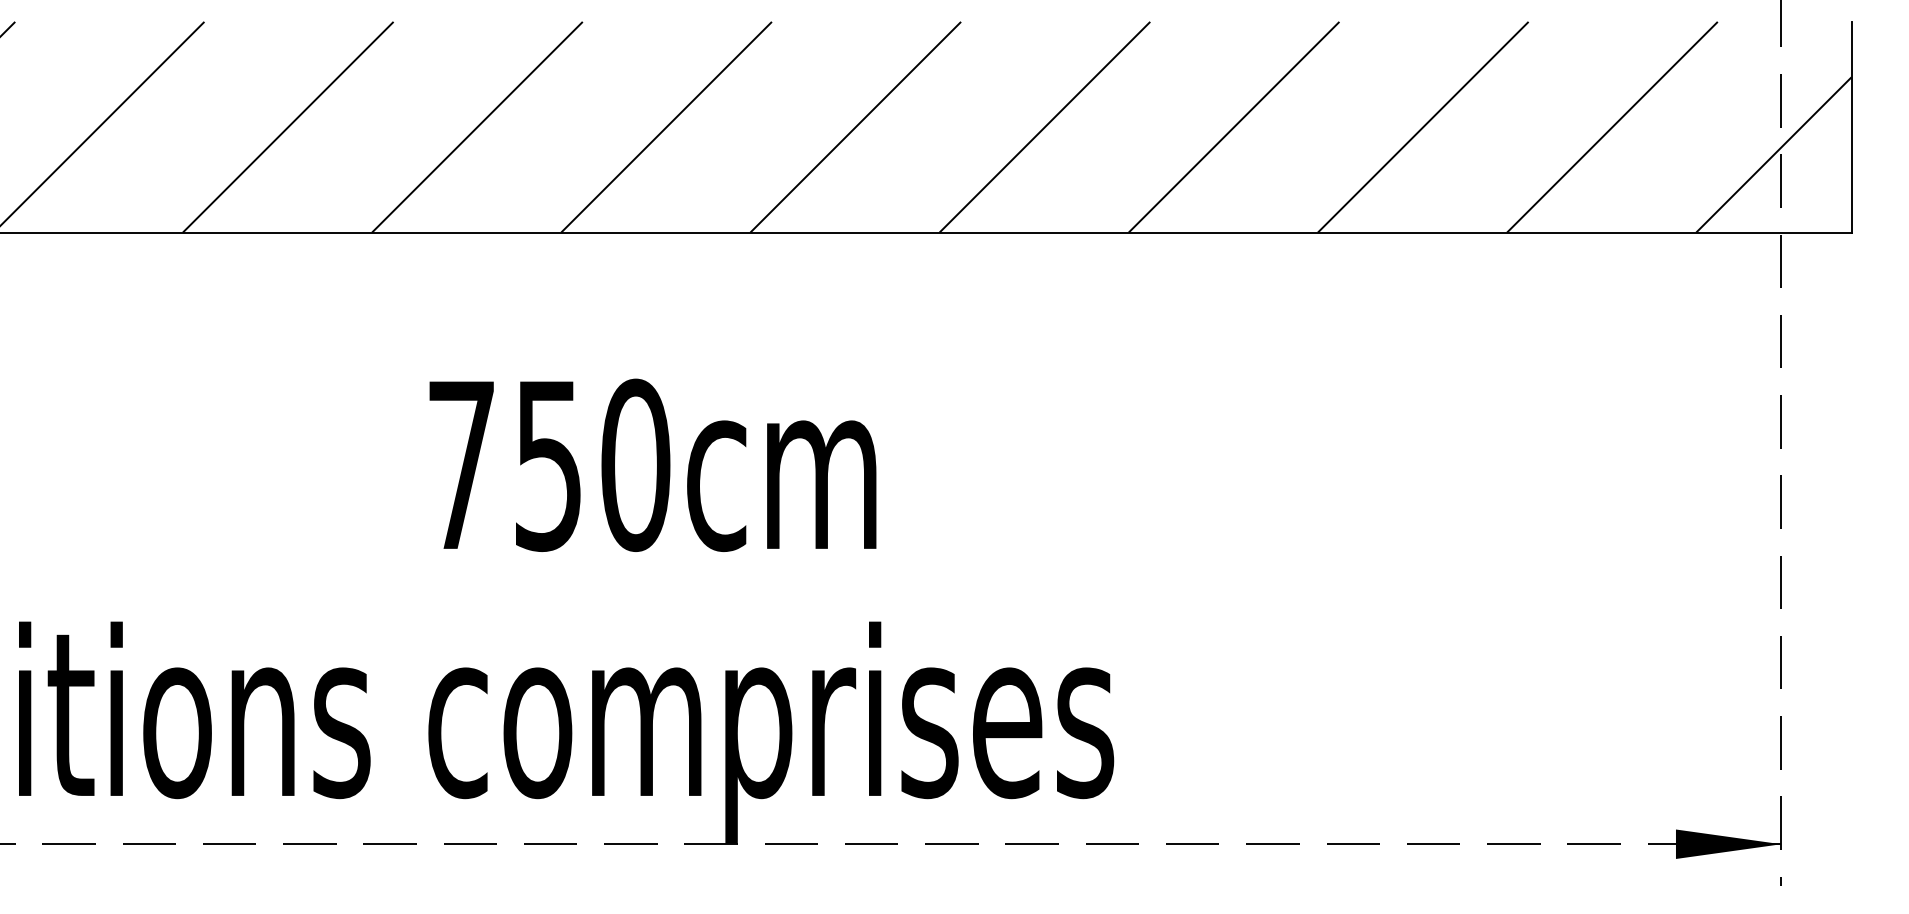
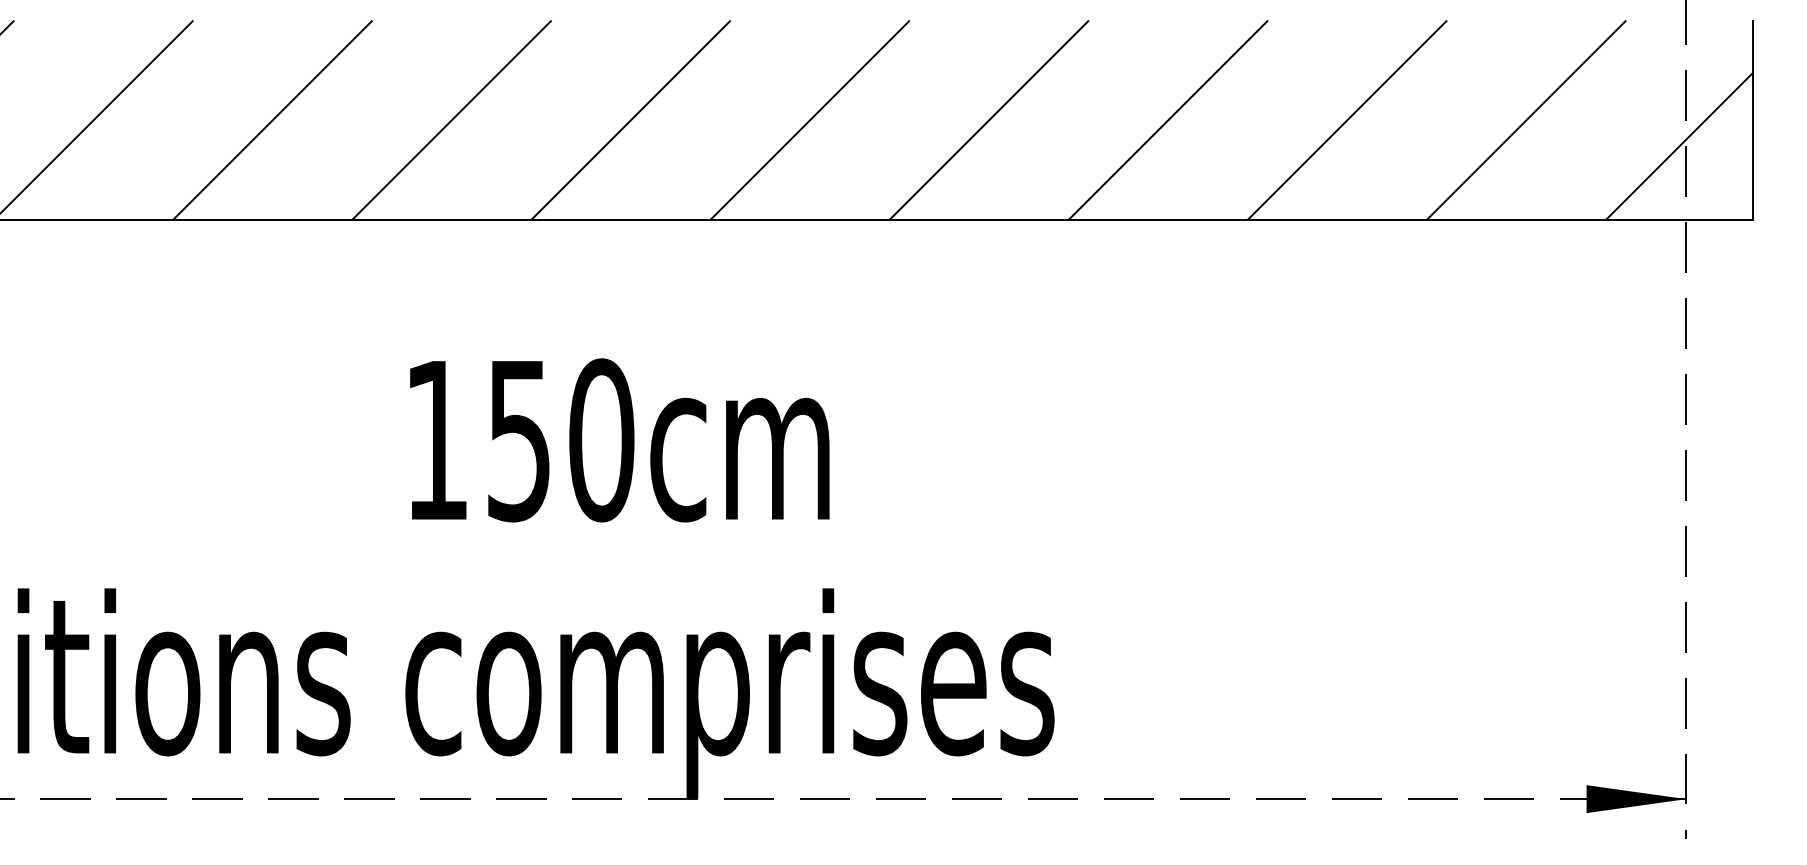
text: (461, 465) -> (436, 440), 750cm -> 150cm

